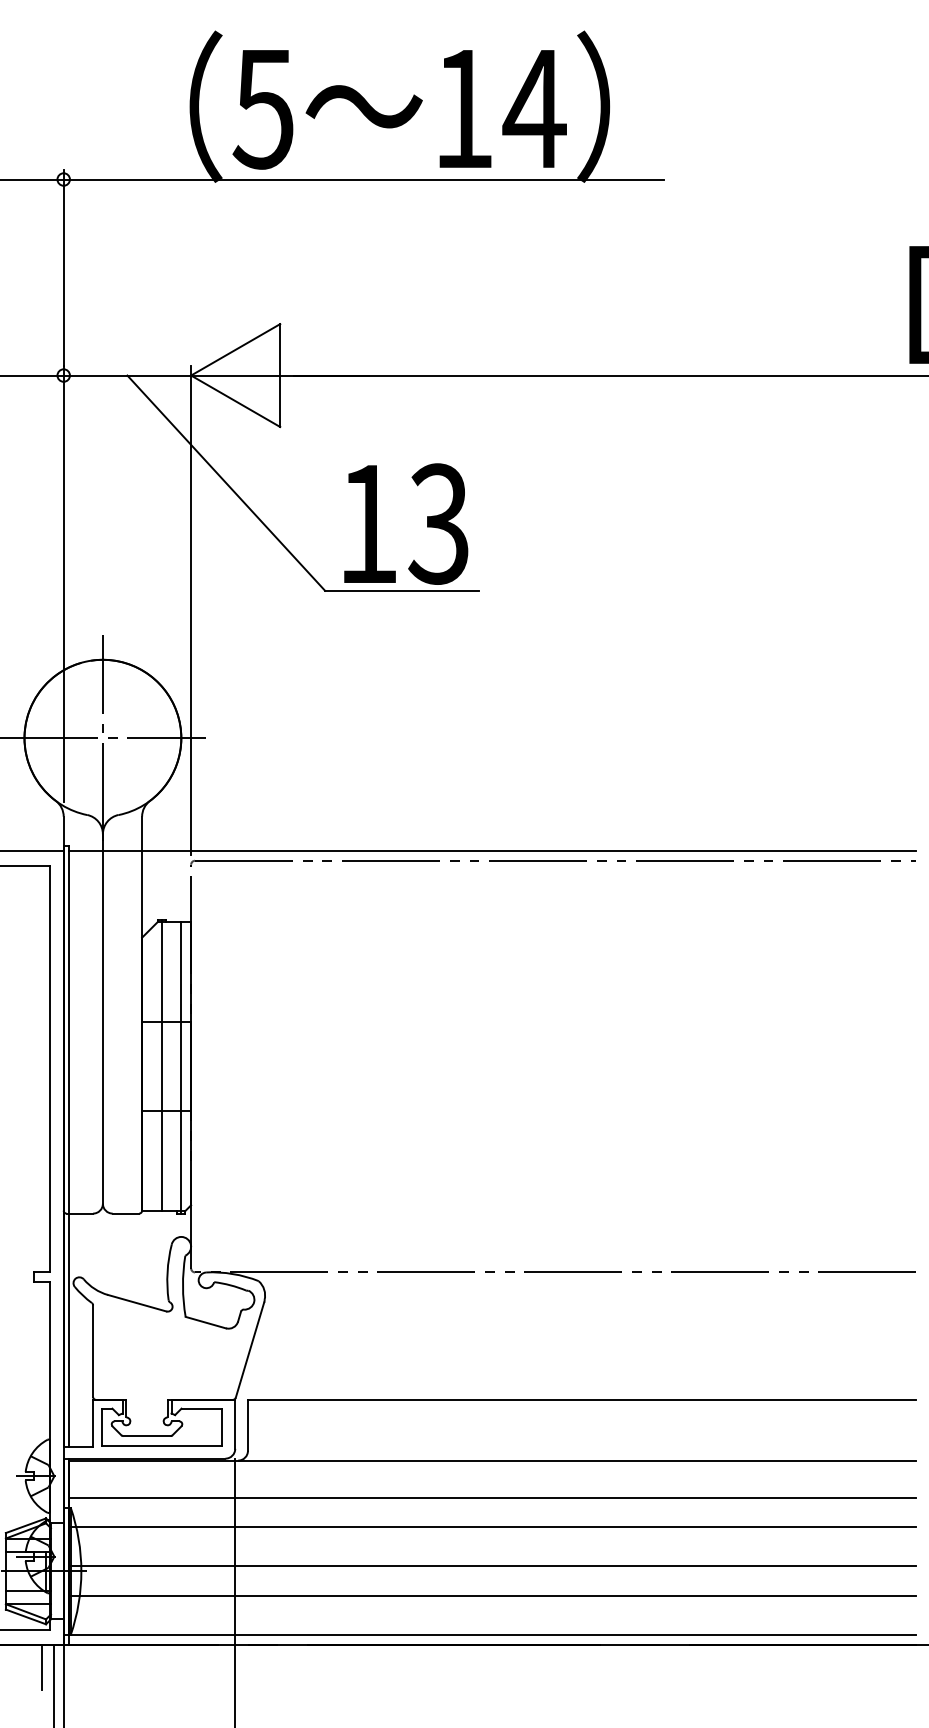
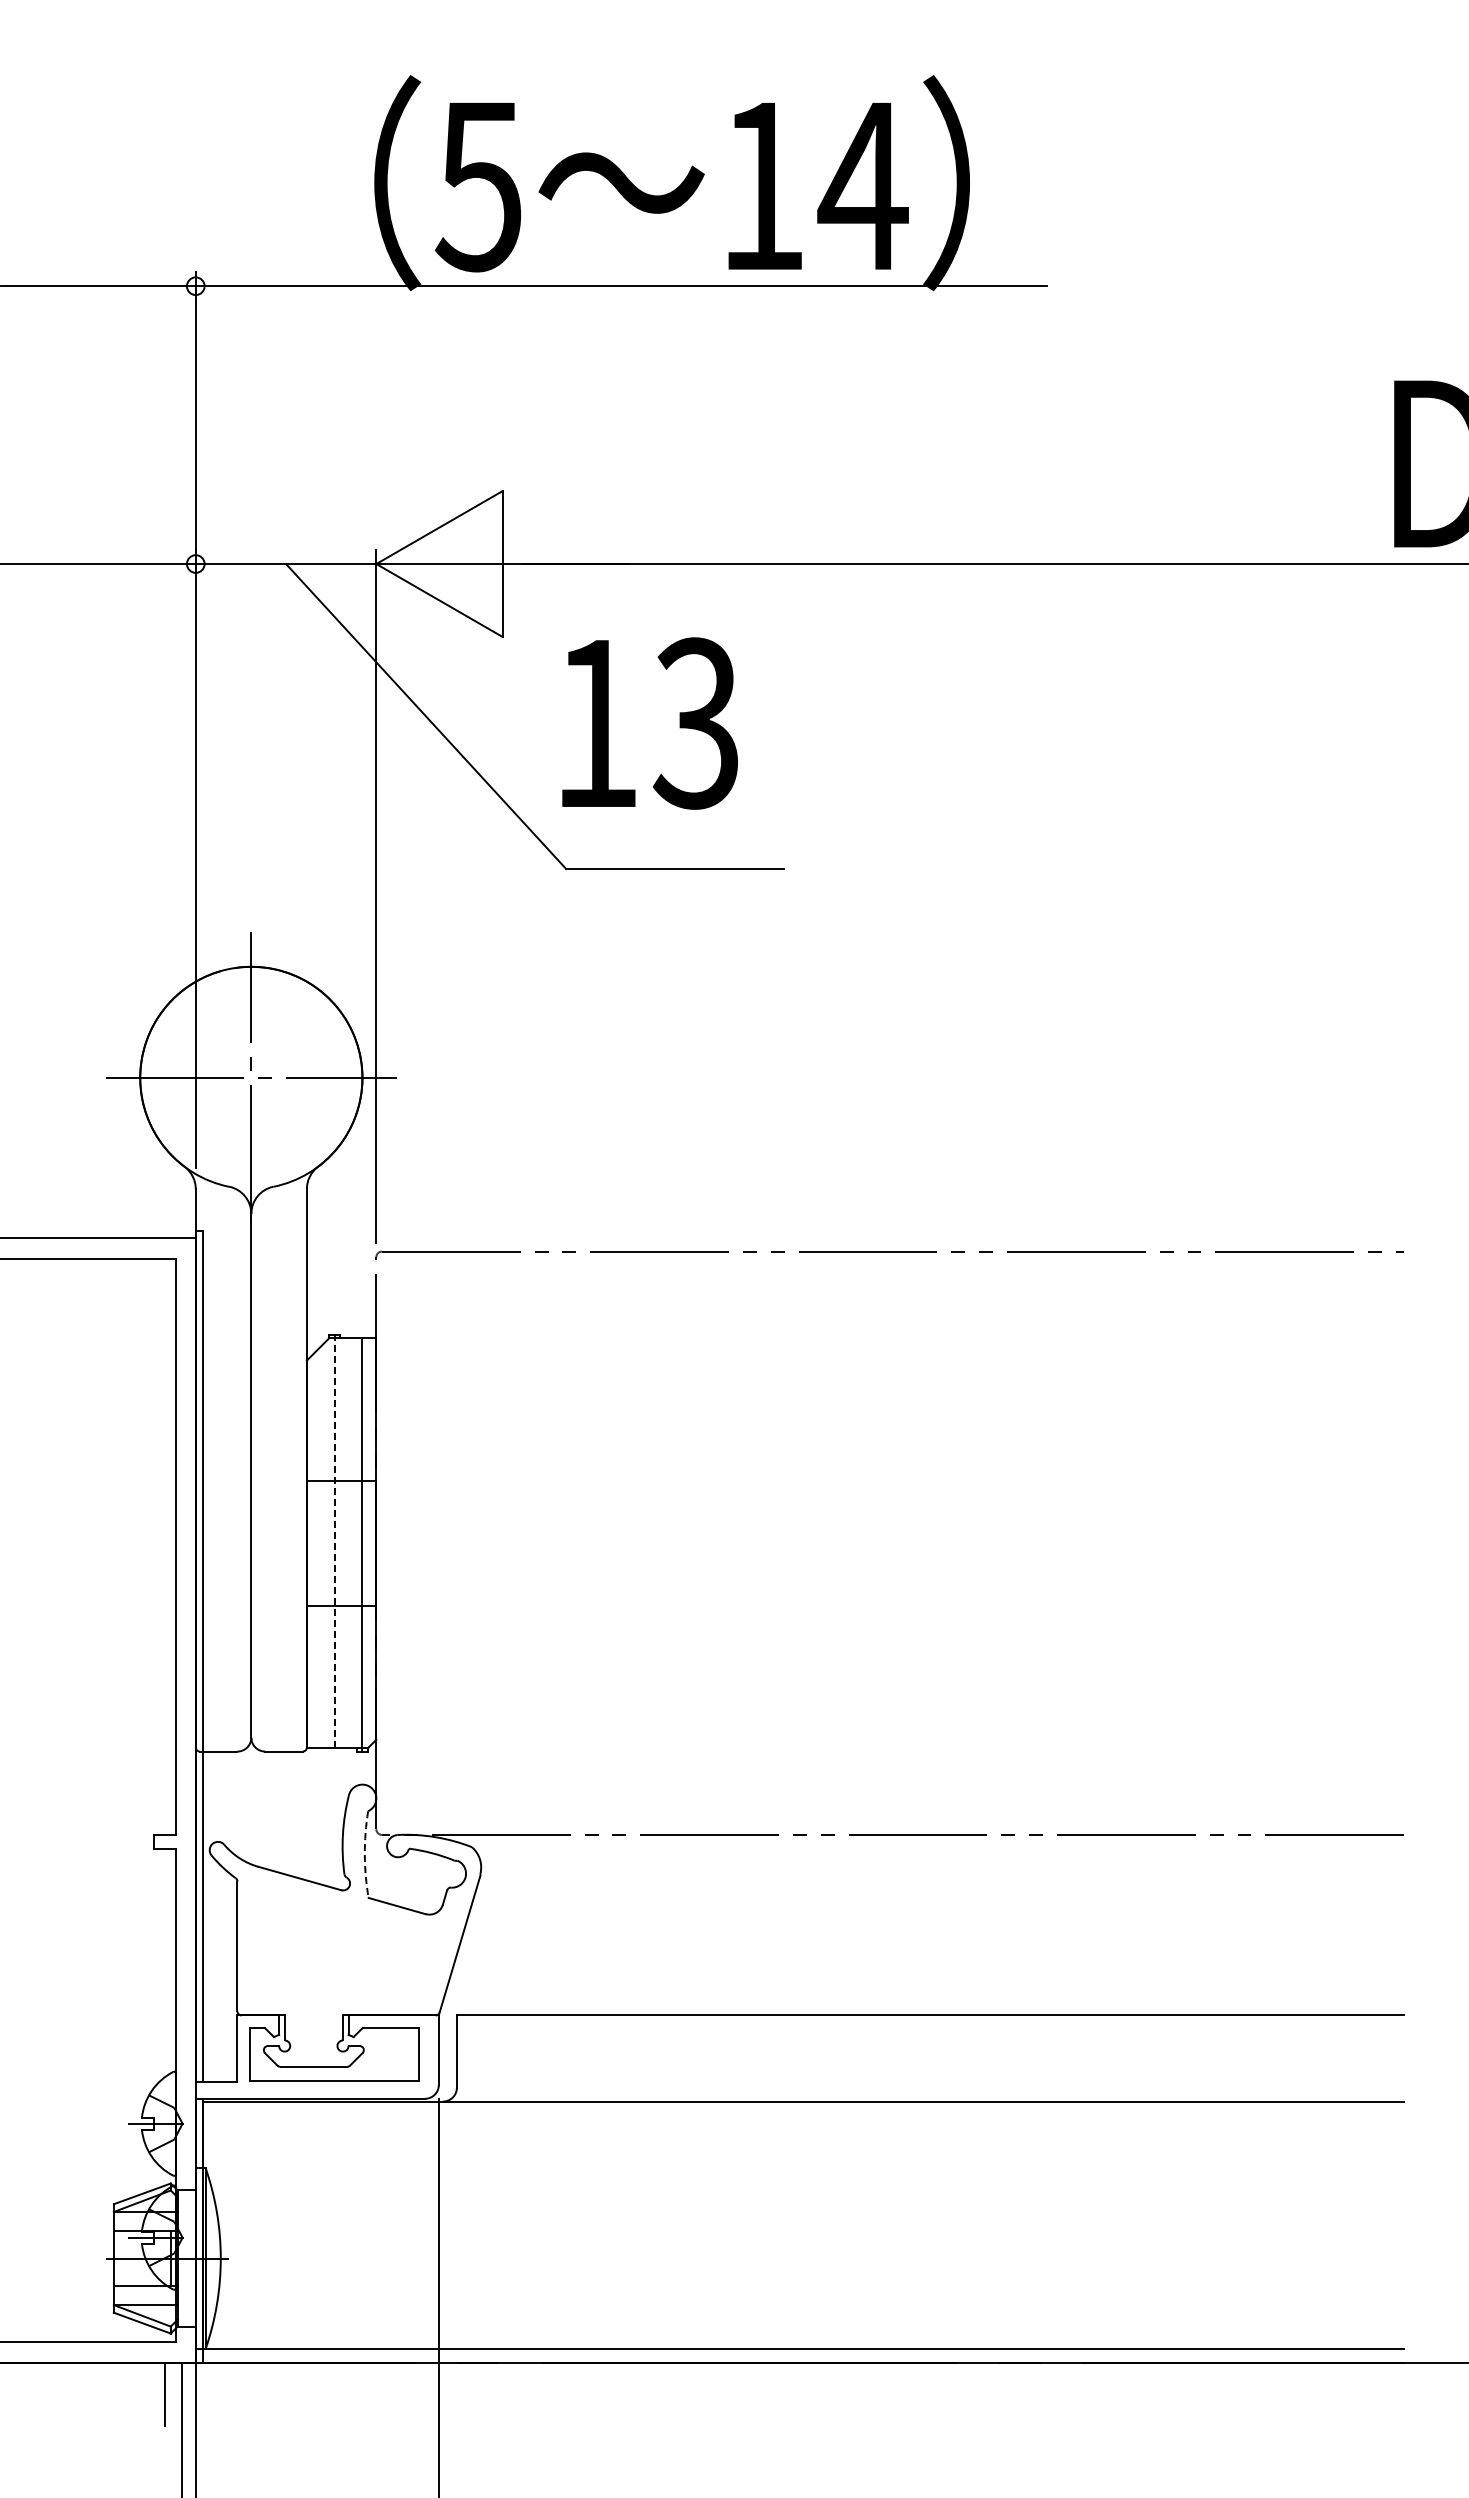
text: (405, 524) -> (649, 723), moved
line: (492, 850) -> (803, 1237), removed
line: (161, 1065) -> (334, 1541), solid -> dashed
arc: (182, 1286) -> (364, 1854), solid -> dashed
line: (492, 1497) -> (803, 2154), removed
line: (492, 1527) -> (803, 2196), removed
line: (492, 1566) -> (803, 2251), removed
line: (492, 1596) -> (803, 2293), removed

